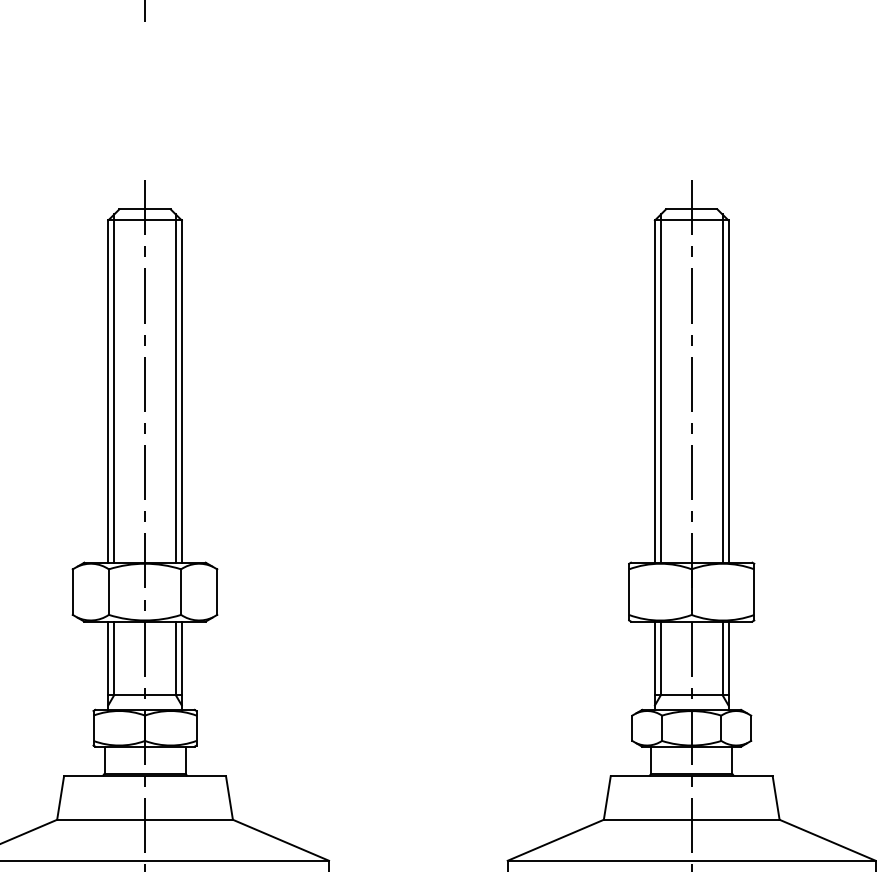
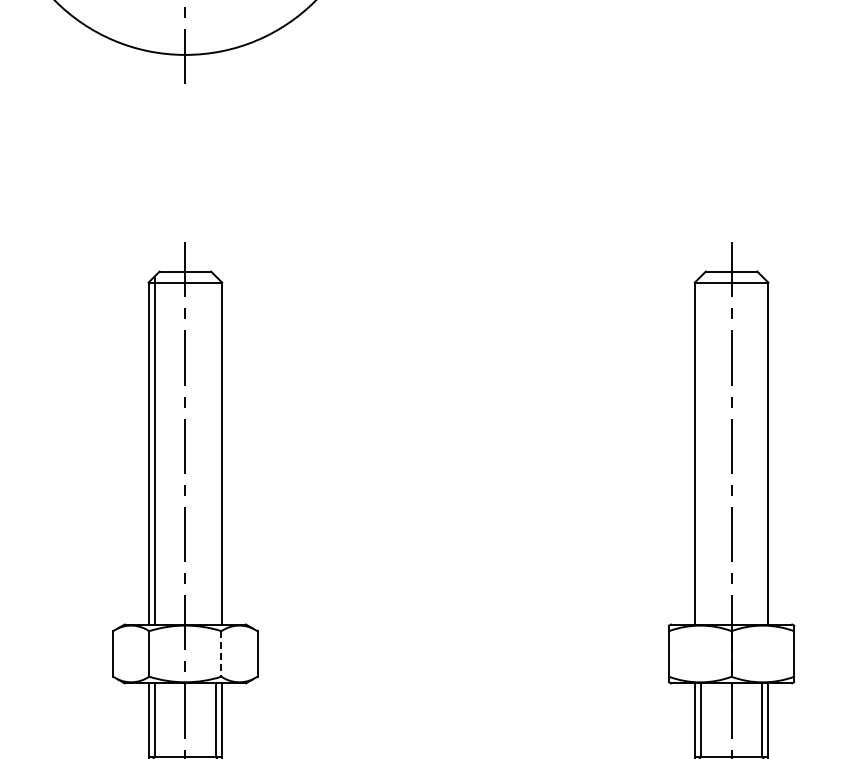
line: (175, 388) -> (215, 450), removed
line: (660, 388) -> (700, 450), removed
line: (722, 388) -> (762, 450), removed
line: (181, 592) -> (221, 654), solid -> dashed

